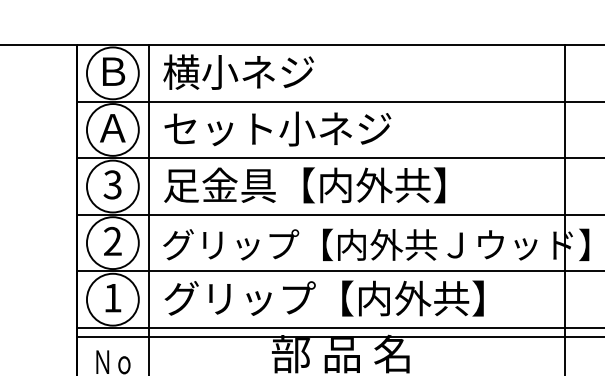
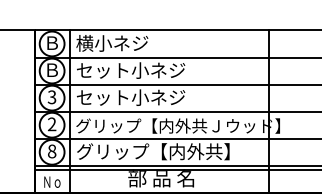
text: (113, 126) -> (52, 69), Ａ -> Ｂ
text: (303, 185) -> (143, 97), 足金具【内外共】 -> セット小ネジ
text: (113, 298) -> (52, 151), 1 -> 8

